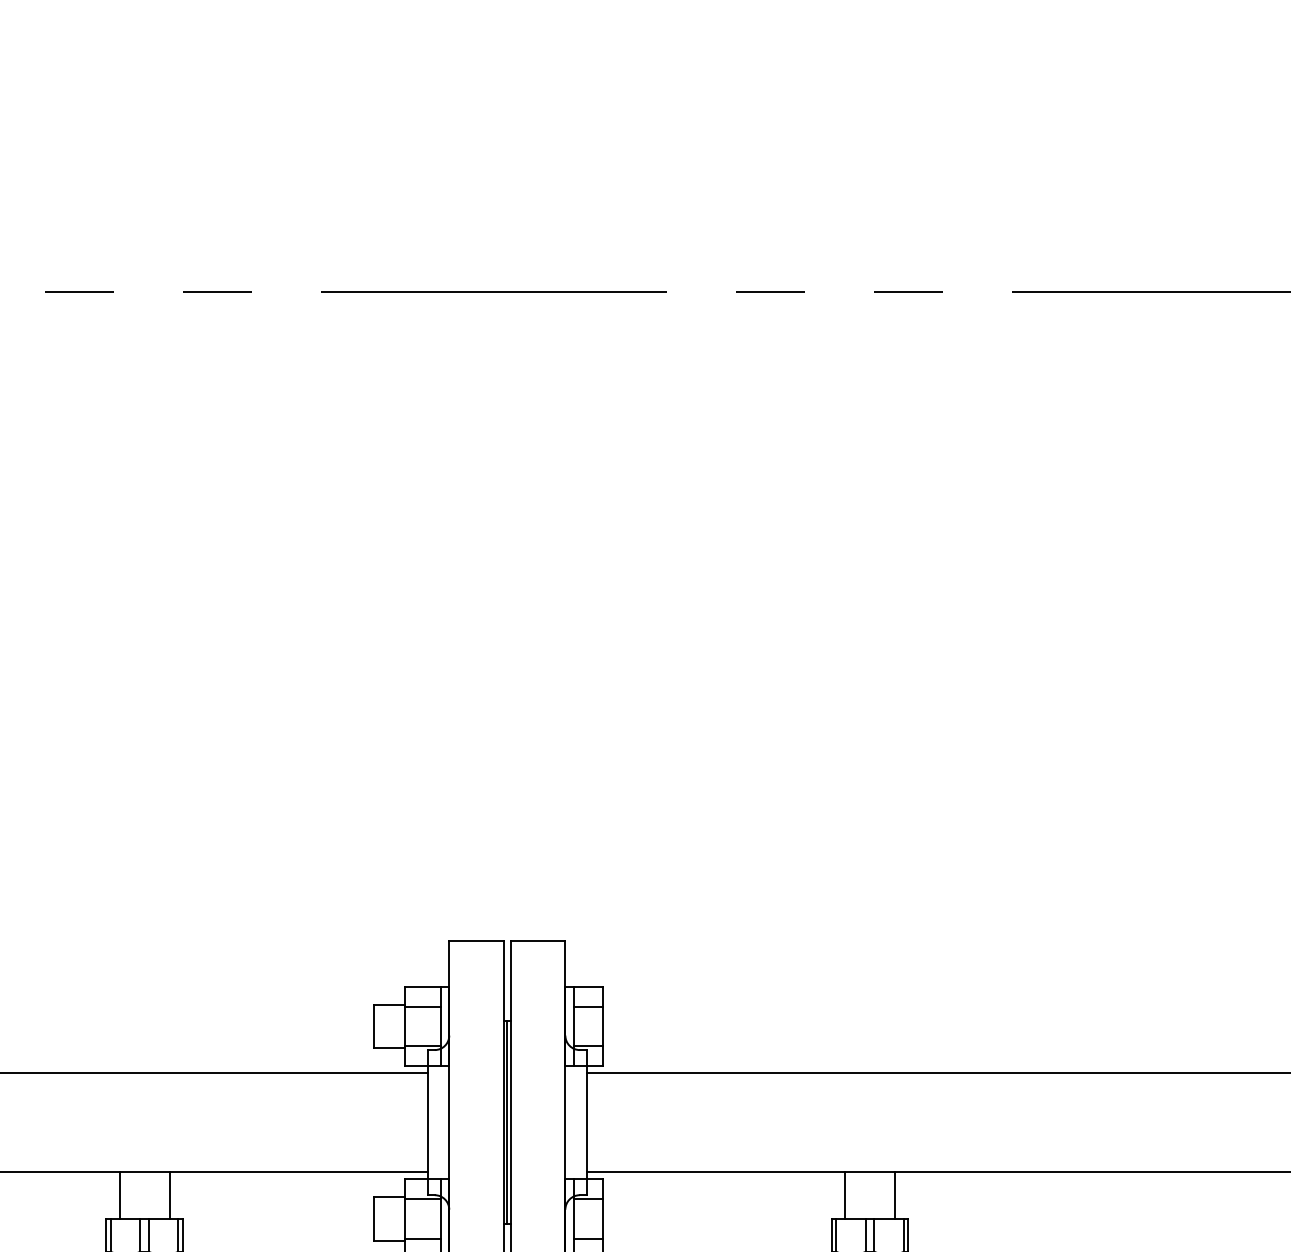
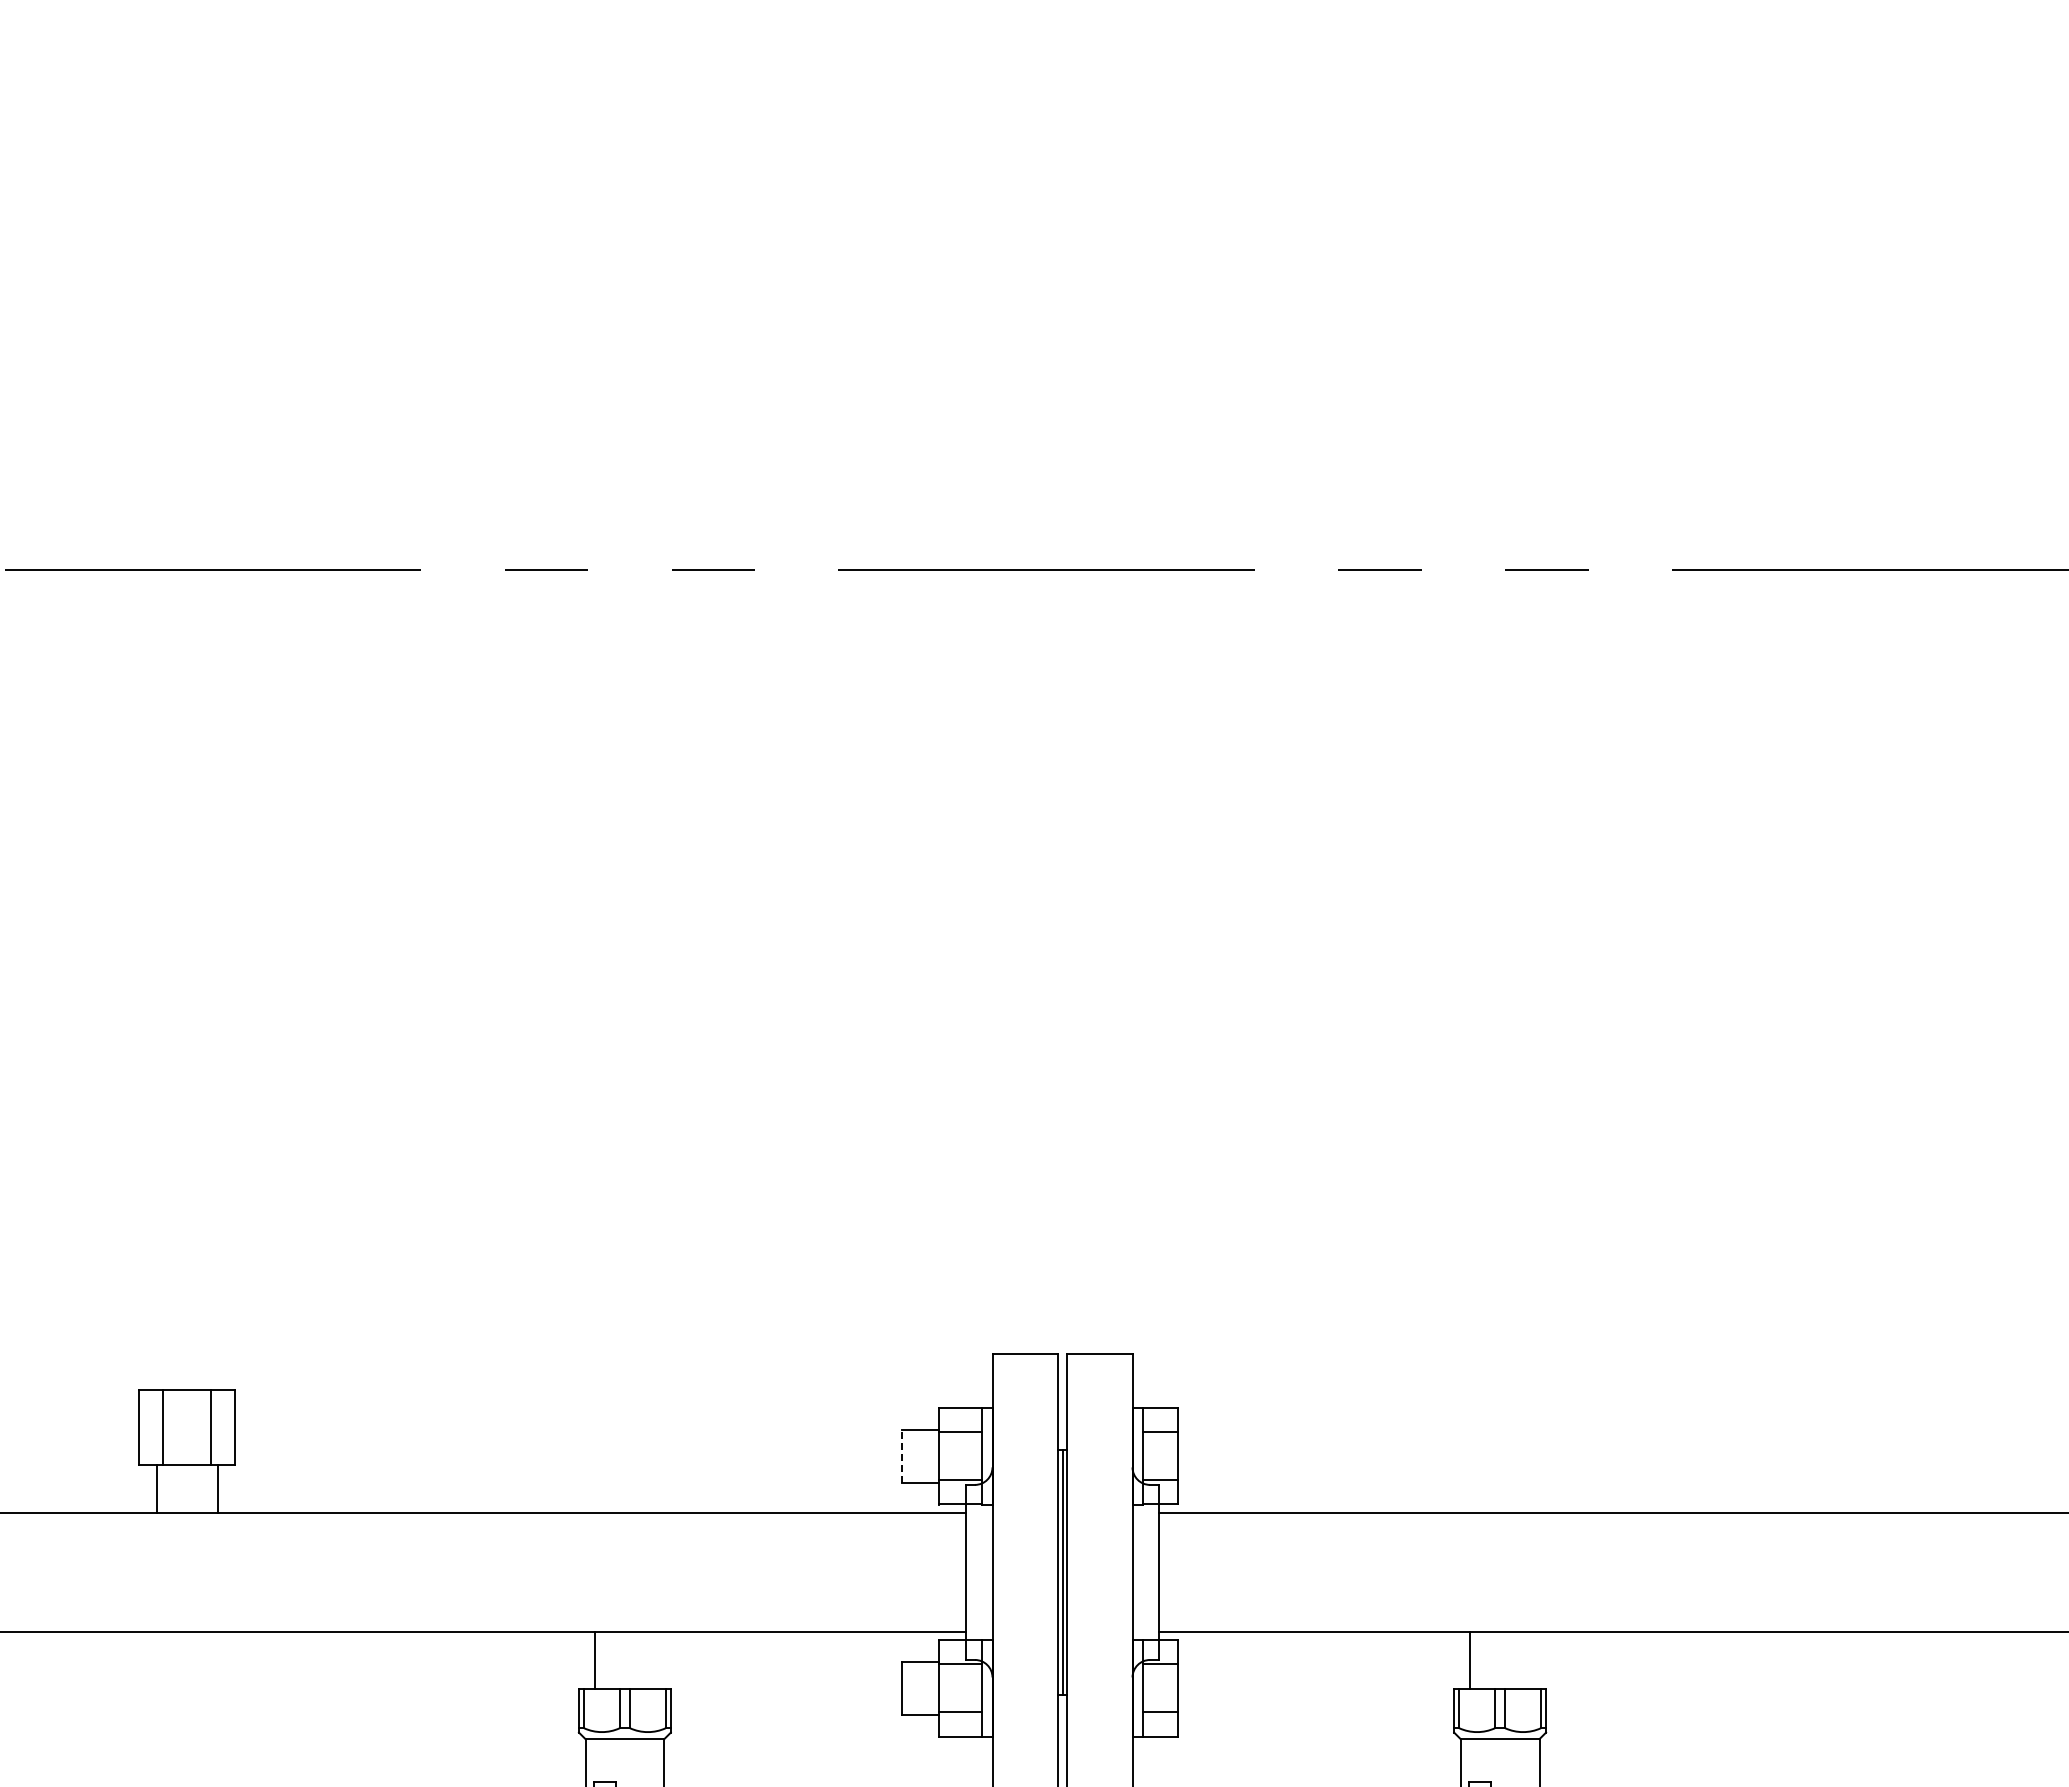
line: (373, 1025) -> (901, 1455), solid -> dashed
line: (169, 1194) -> (655, 1659), removed
line: (895, 1194) -> (1530, 1659), removed

